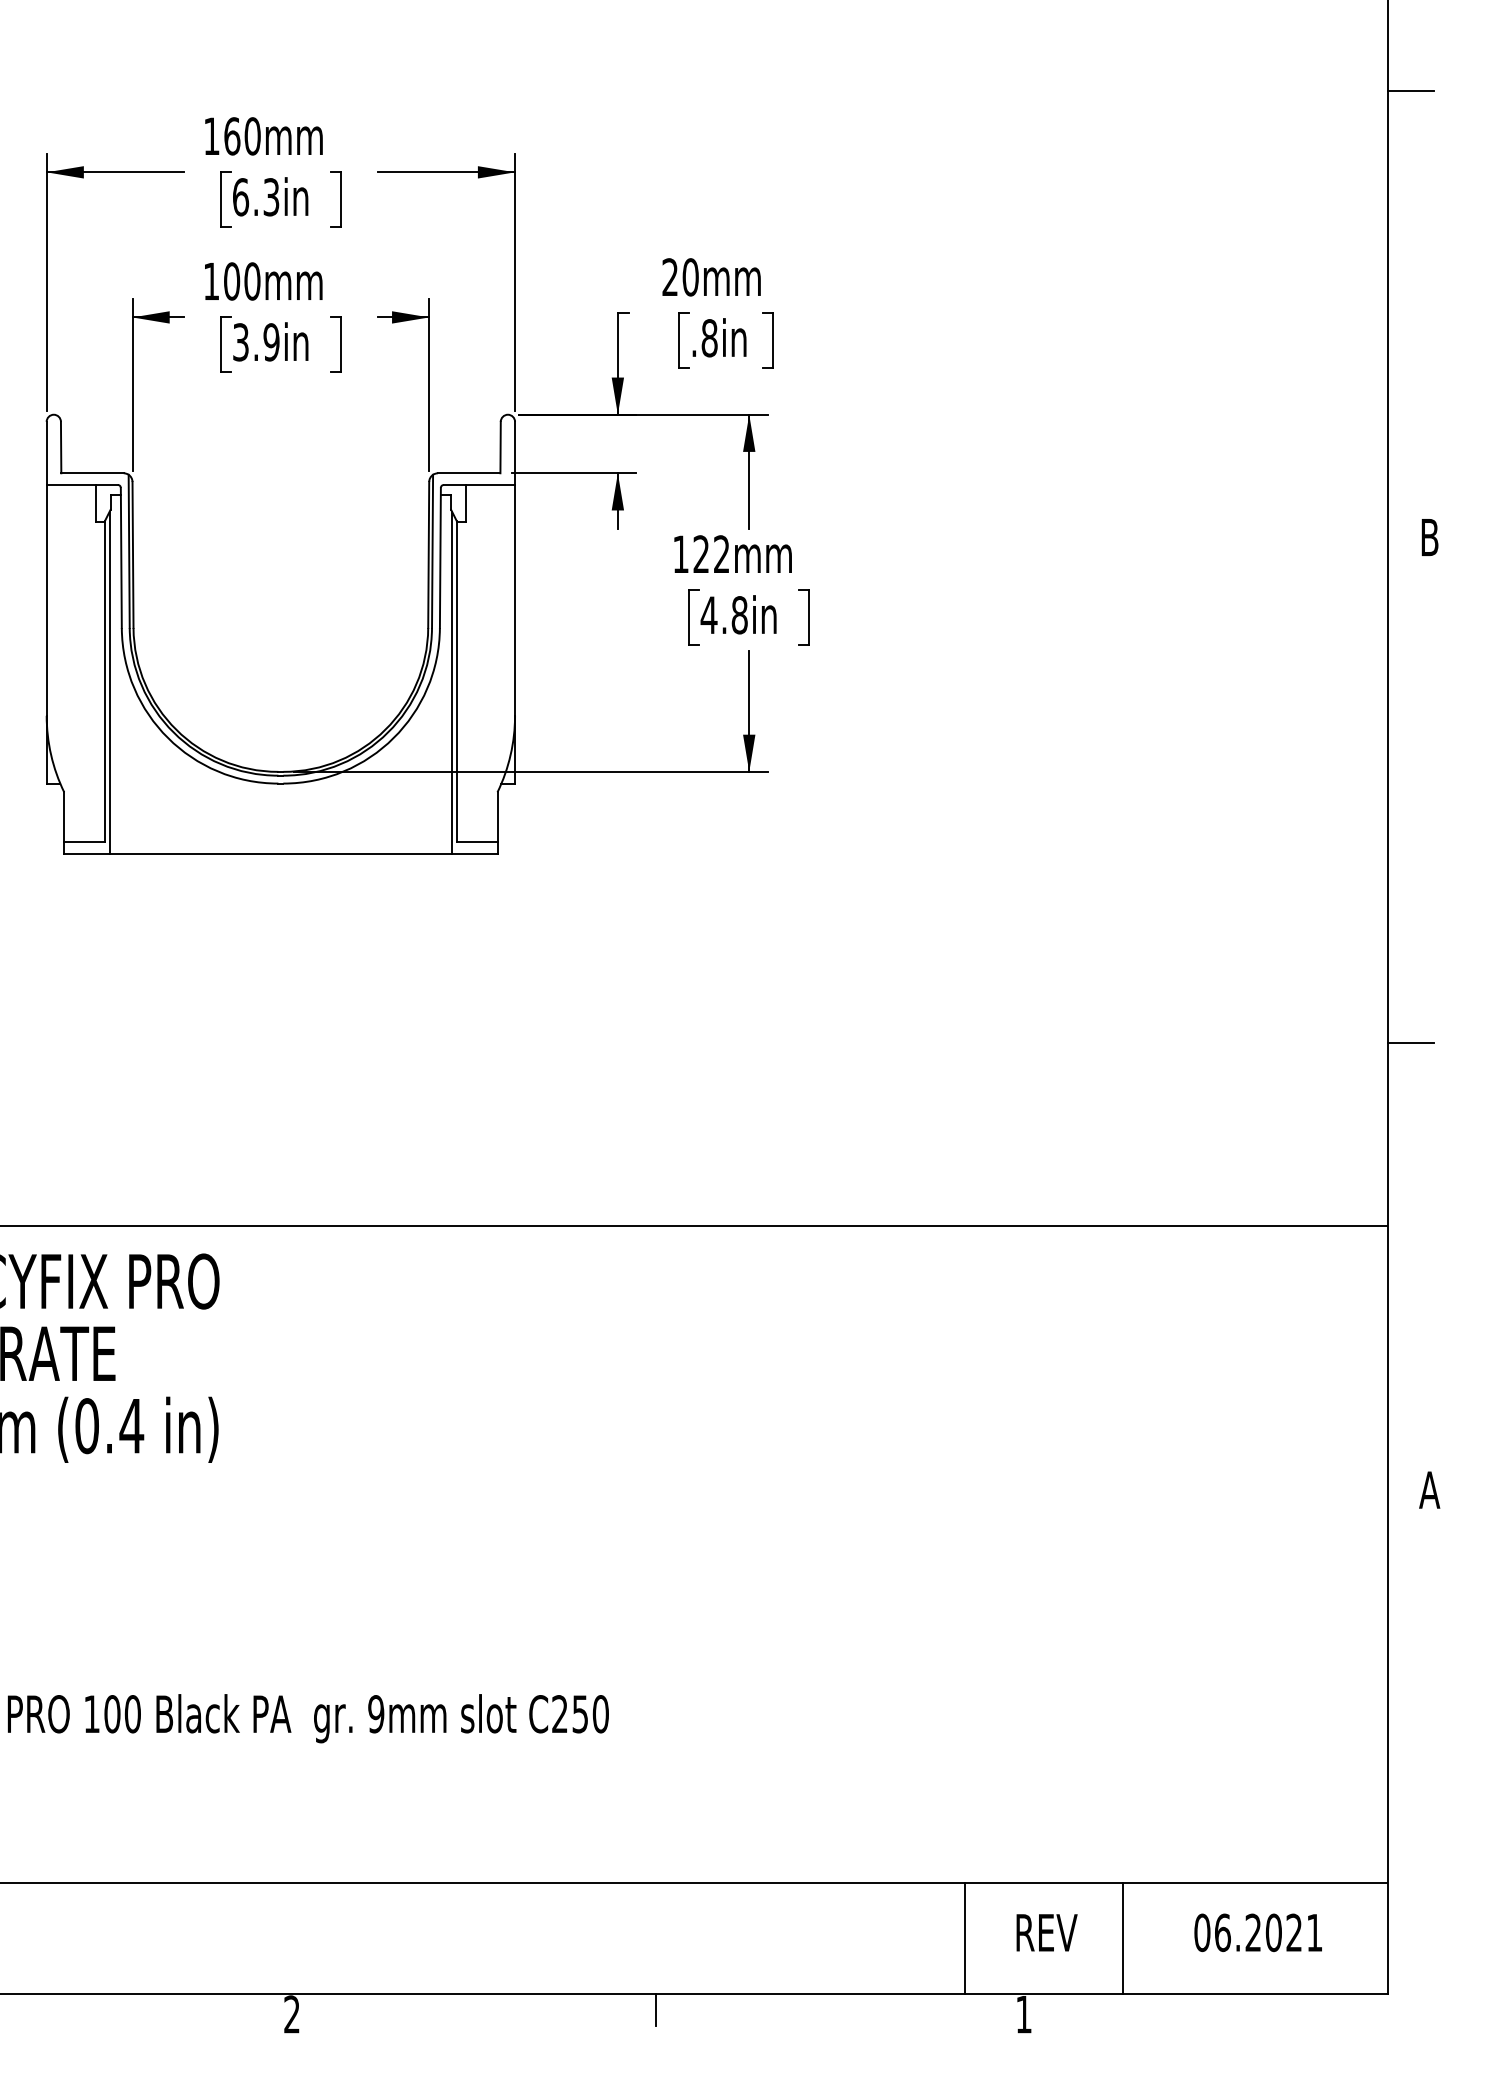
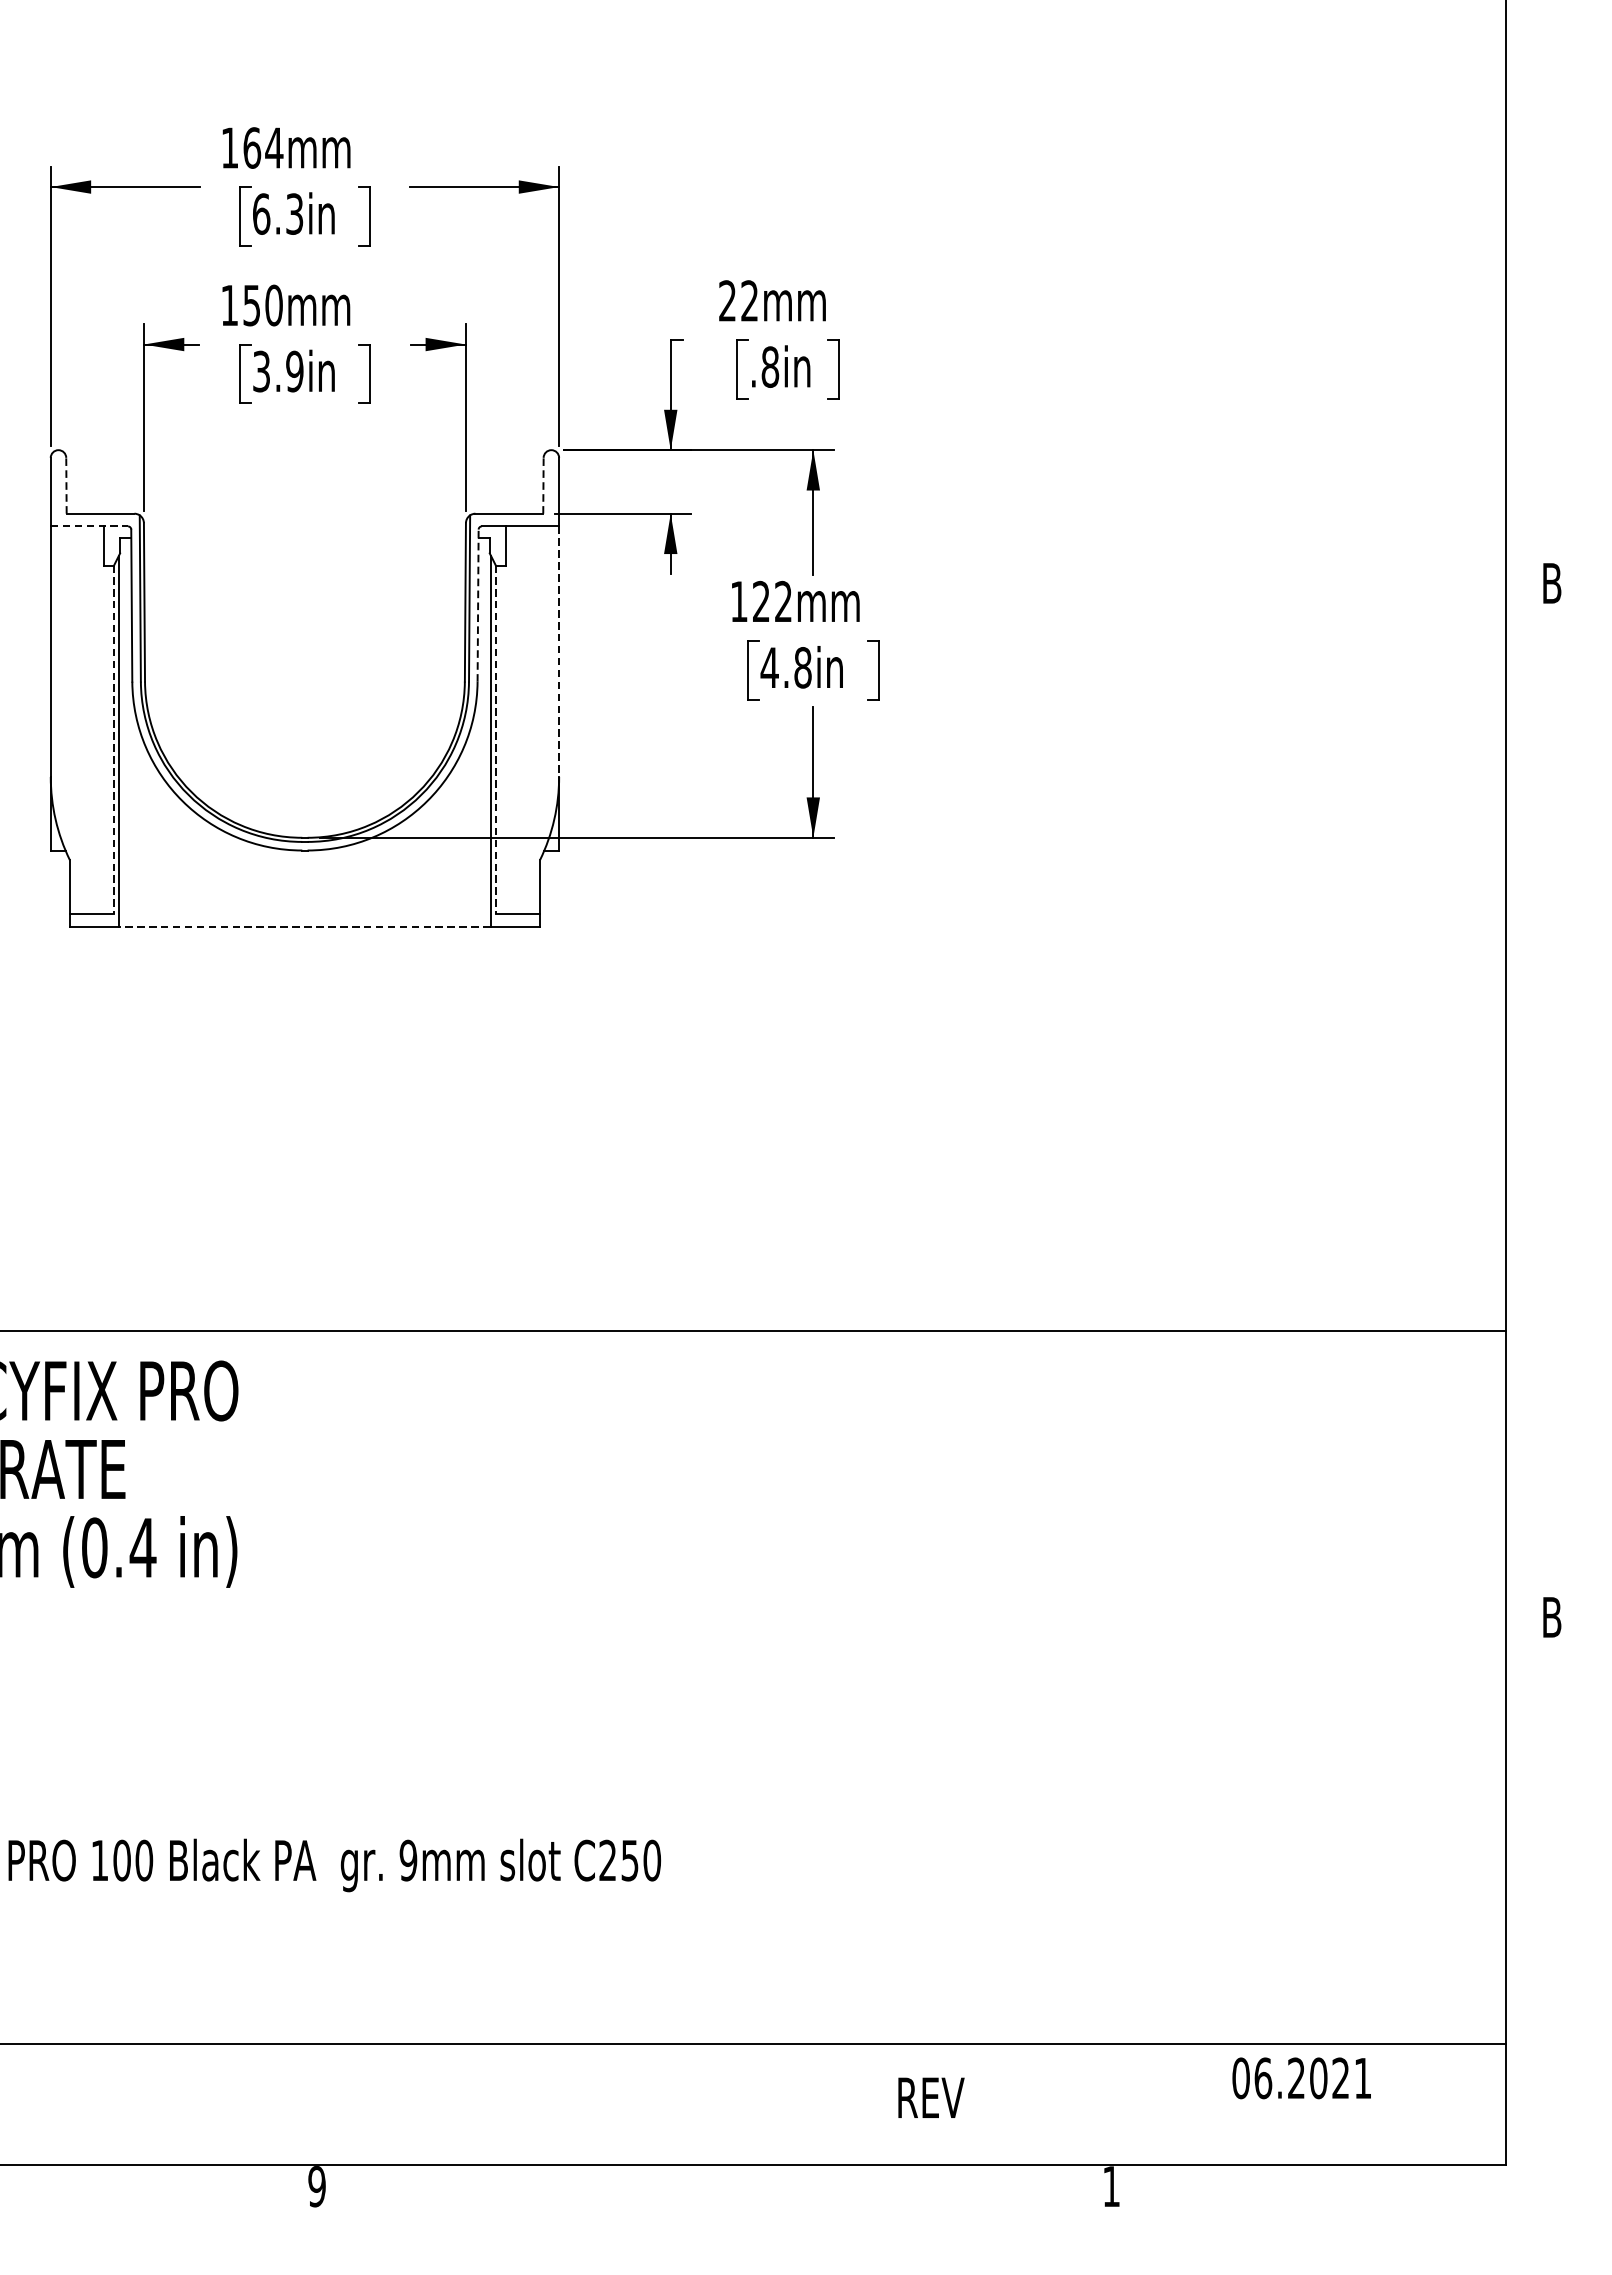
line: (1410, 90) -> (1531, 98), removed
text: (252, 136) -> (274, 148), 160mm -> 164mm
text: (690, 277) -> (749, 301), 20mm -> 22mm
text: (232, 281) -> (252, 305), 100mm -> 150mm
line: (61, 447) -> (66, 485), solid -> dashed
line: (500, 447) -> (543, 485), solid -> dashed
line: (82, 485) -> (89, 526), solid -> dashed
line: (440, 557) -> (478, 605), solid -> dashed
line: (515, 600) -> (559, 651), solid -> dashed
line: (105, 681) -> (114, 739), solid -> dashed
line: (456, 681) -> (495, 739), solid -> dashed
line: (280, 853) -> (304, 926), solid -> dashed
line: (1410, 1043) -> (1531, 1132), removed
text: (1429, 1489) -> (1551, 1616), A -> B
text: (1046, 1932) -> (930, 2097), moved
text: (1257, 1932) -> (1300, 2077), moved
line: (964, 1938) -> (1046, 2104), removed
line: (1122, 1938) -> (1218, 2104), removed
line: (655, 2009) -> (711, 2181), removed
text: (292, 2014) -> (317, 2186), 2 -> 9

